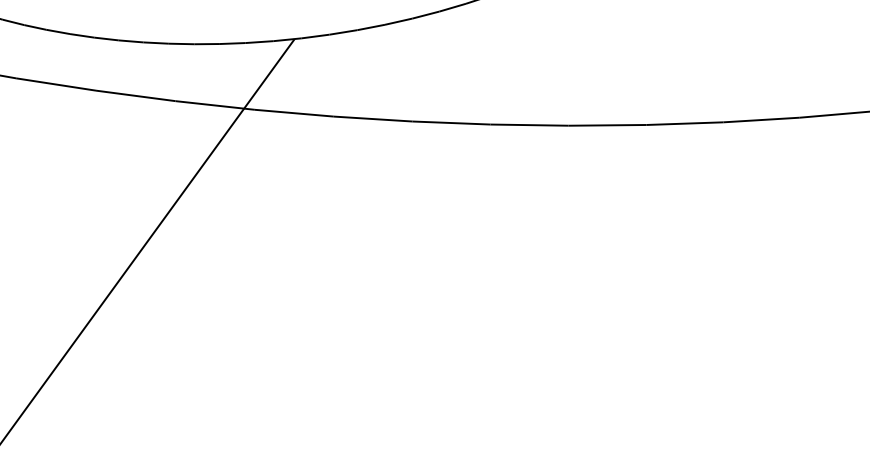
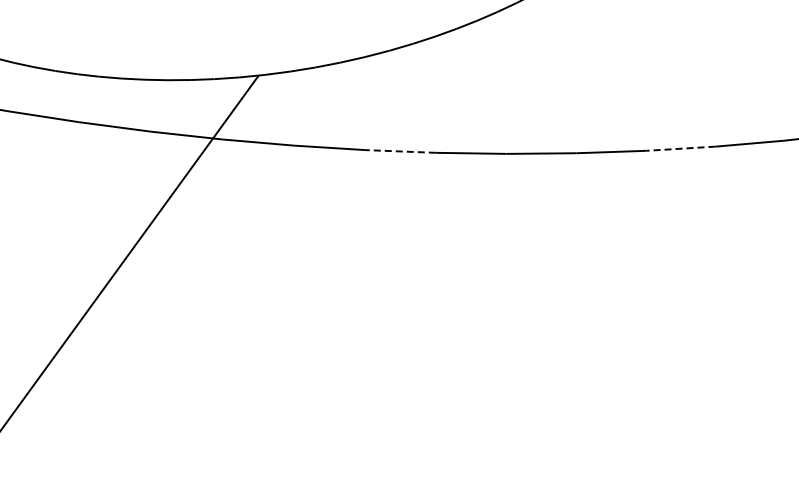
line: (761, 119) -> (680, 148), solid -> dashed
line: (450, 123) -> (399, 151), solid -> dashed

